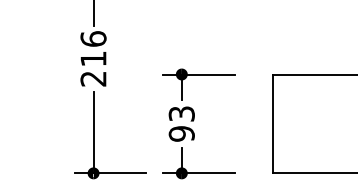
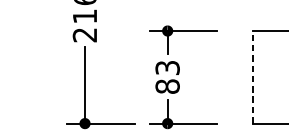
line: (272, 123) -> (252, 76), solid -> dashed
text: (181, 133) -> (167, 86), 93 -> 83

